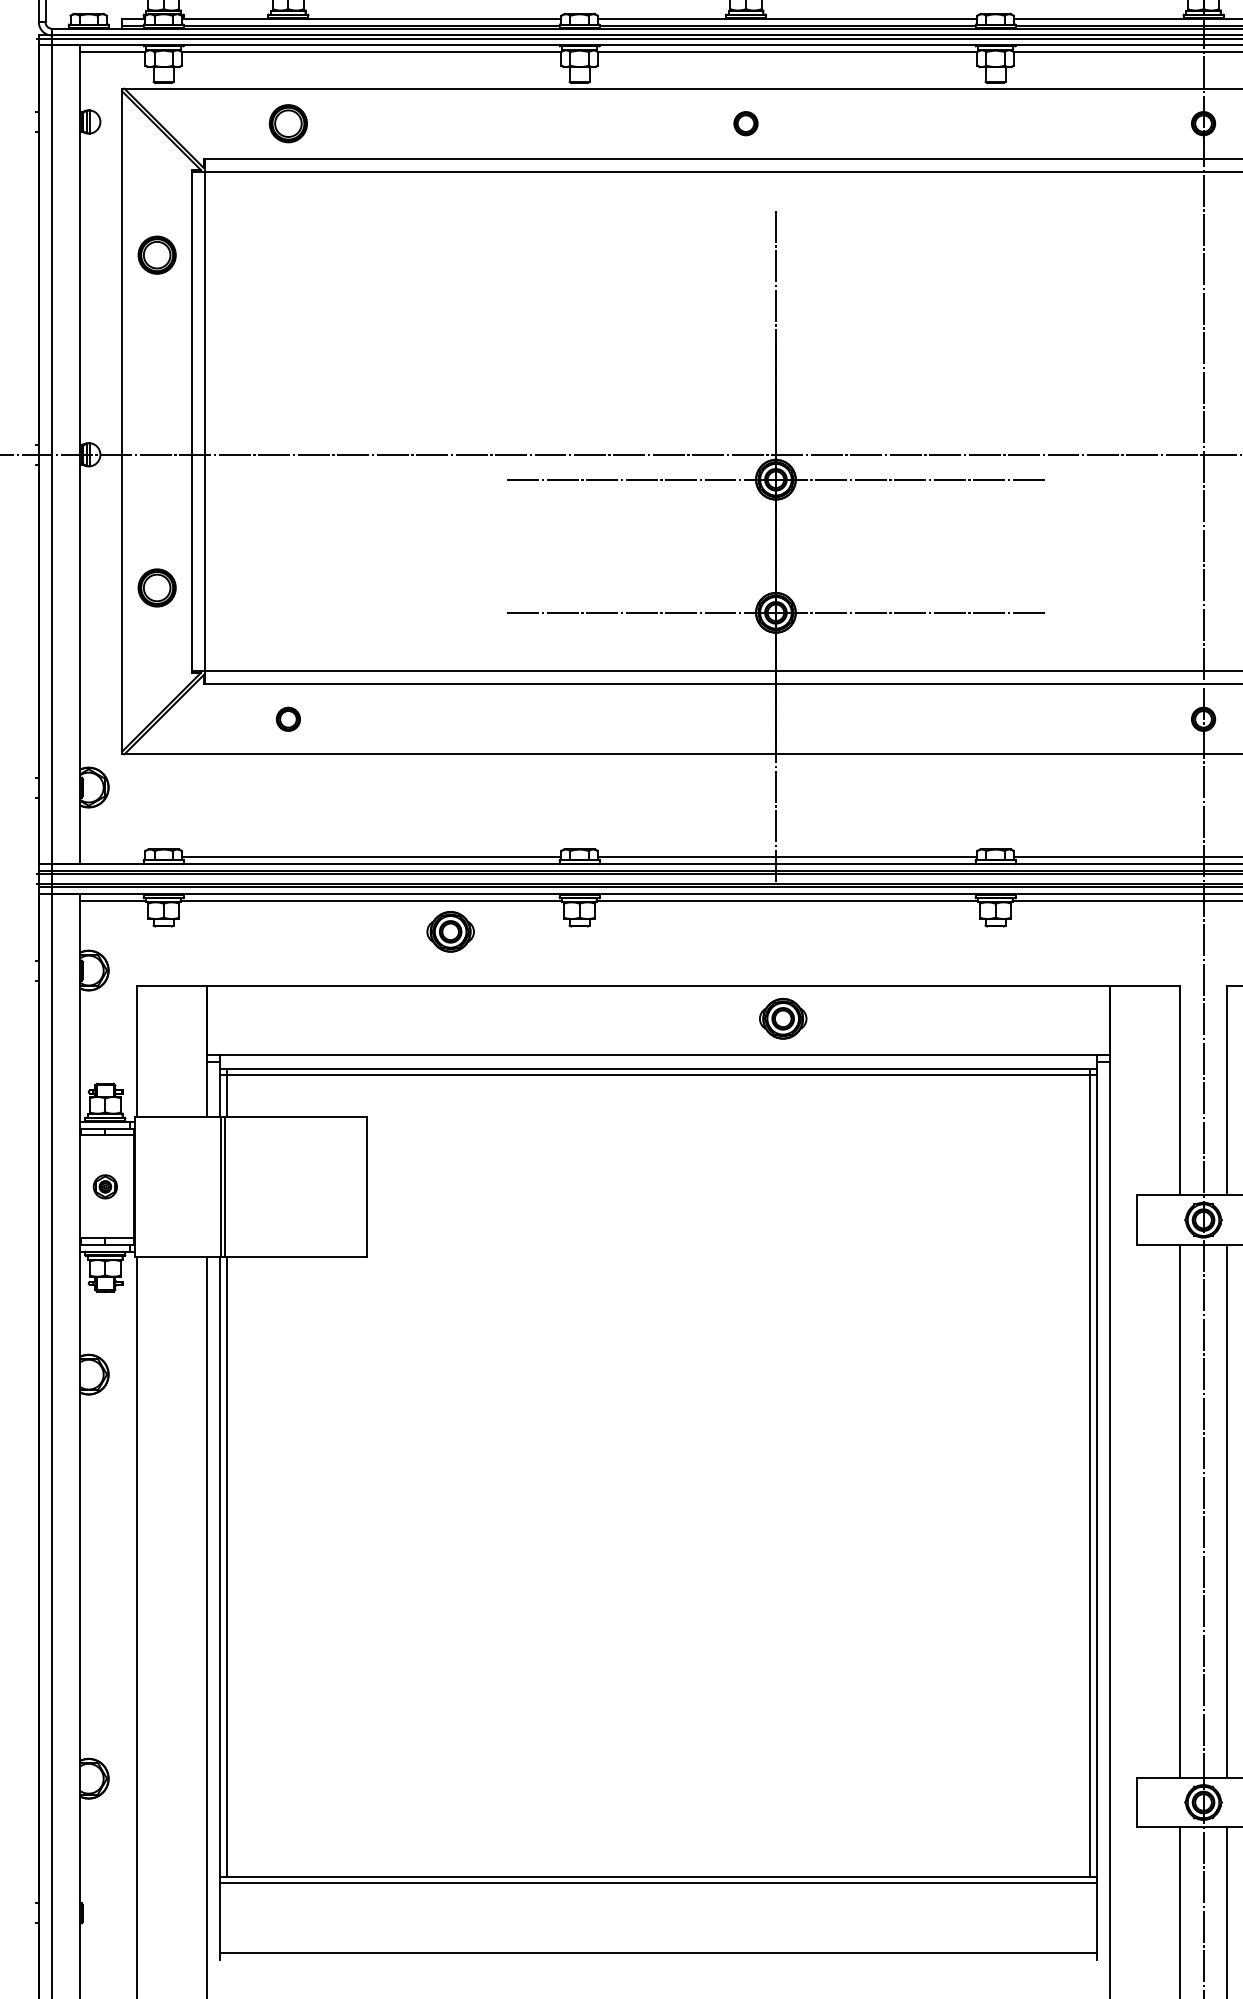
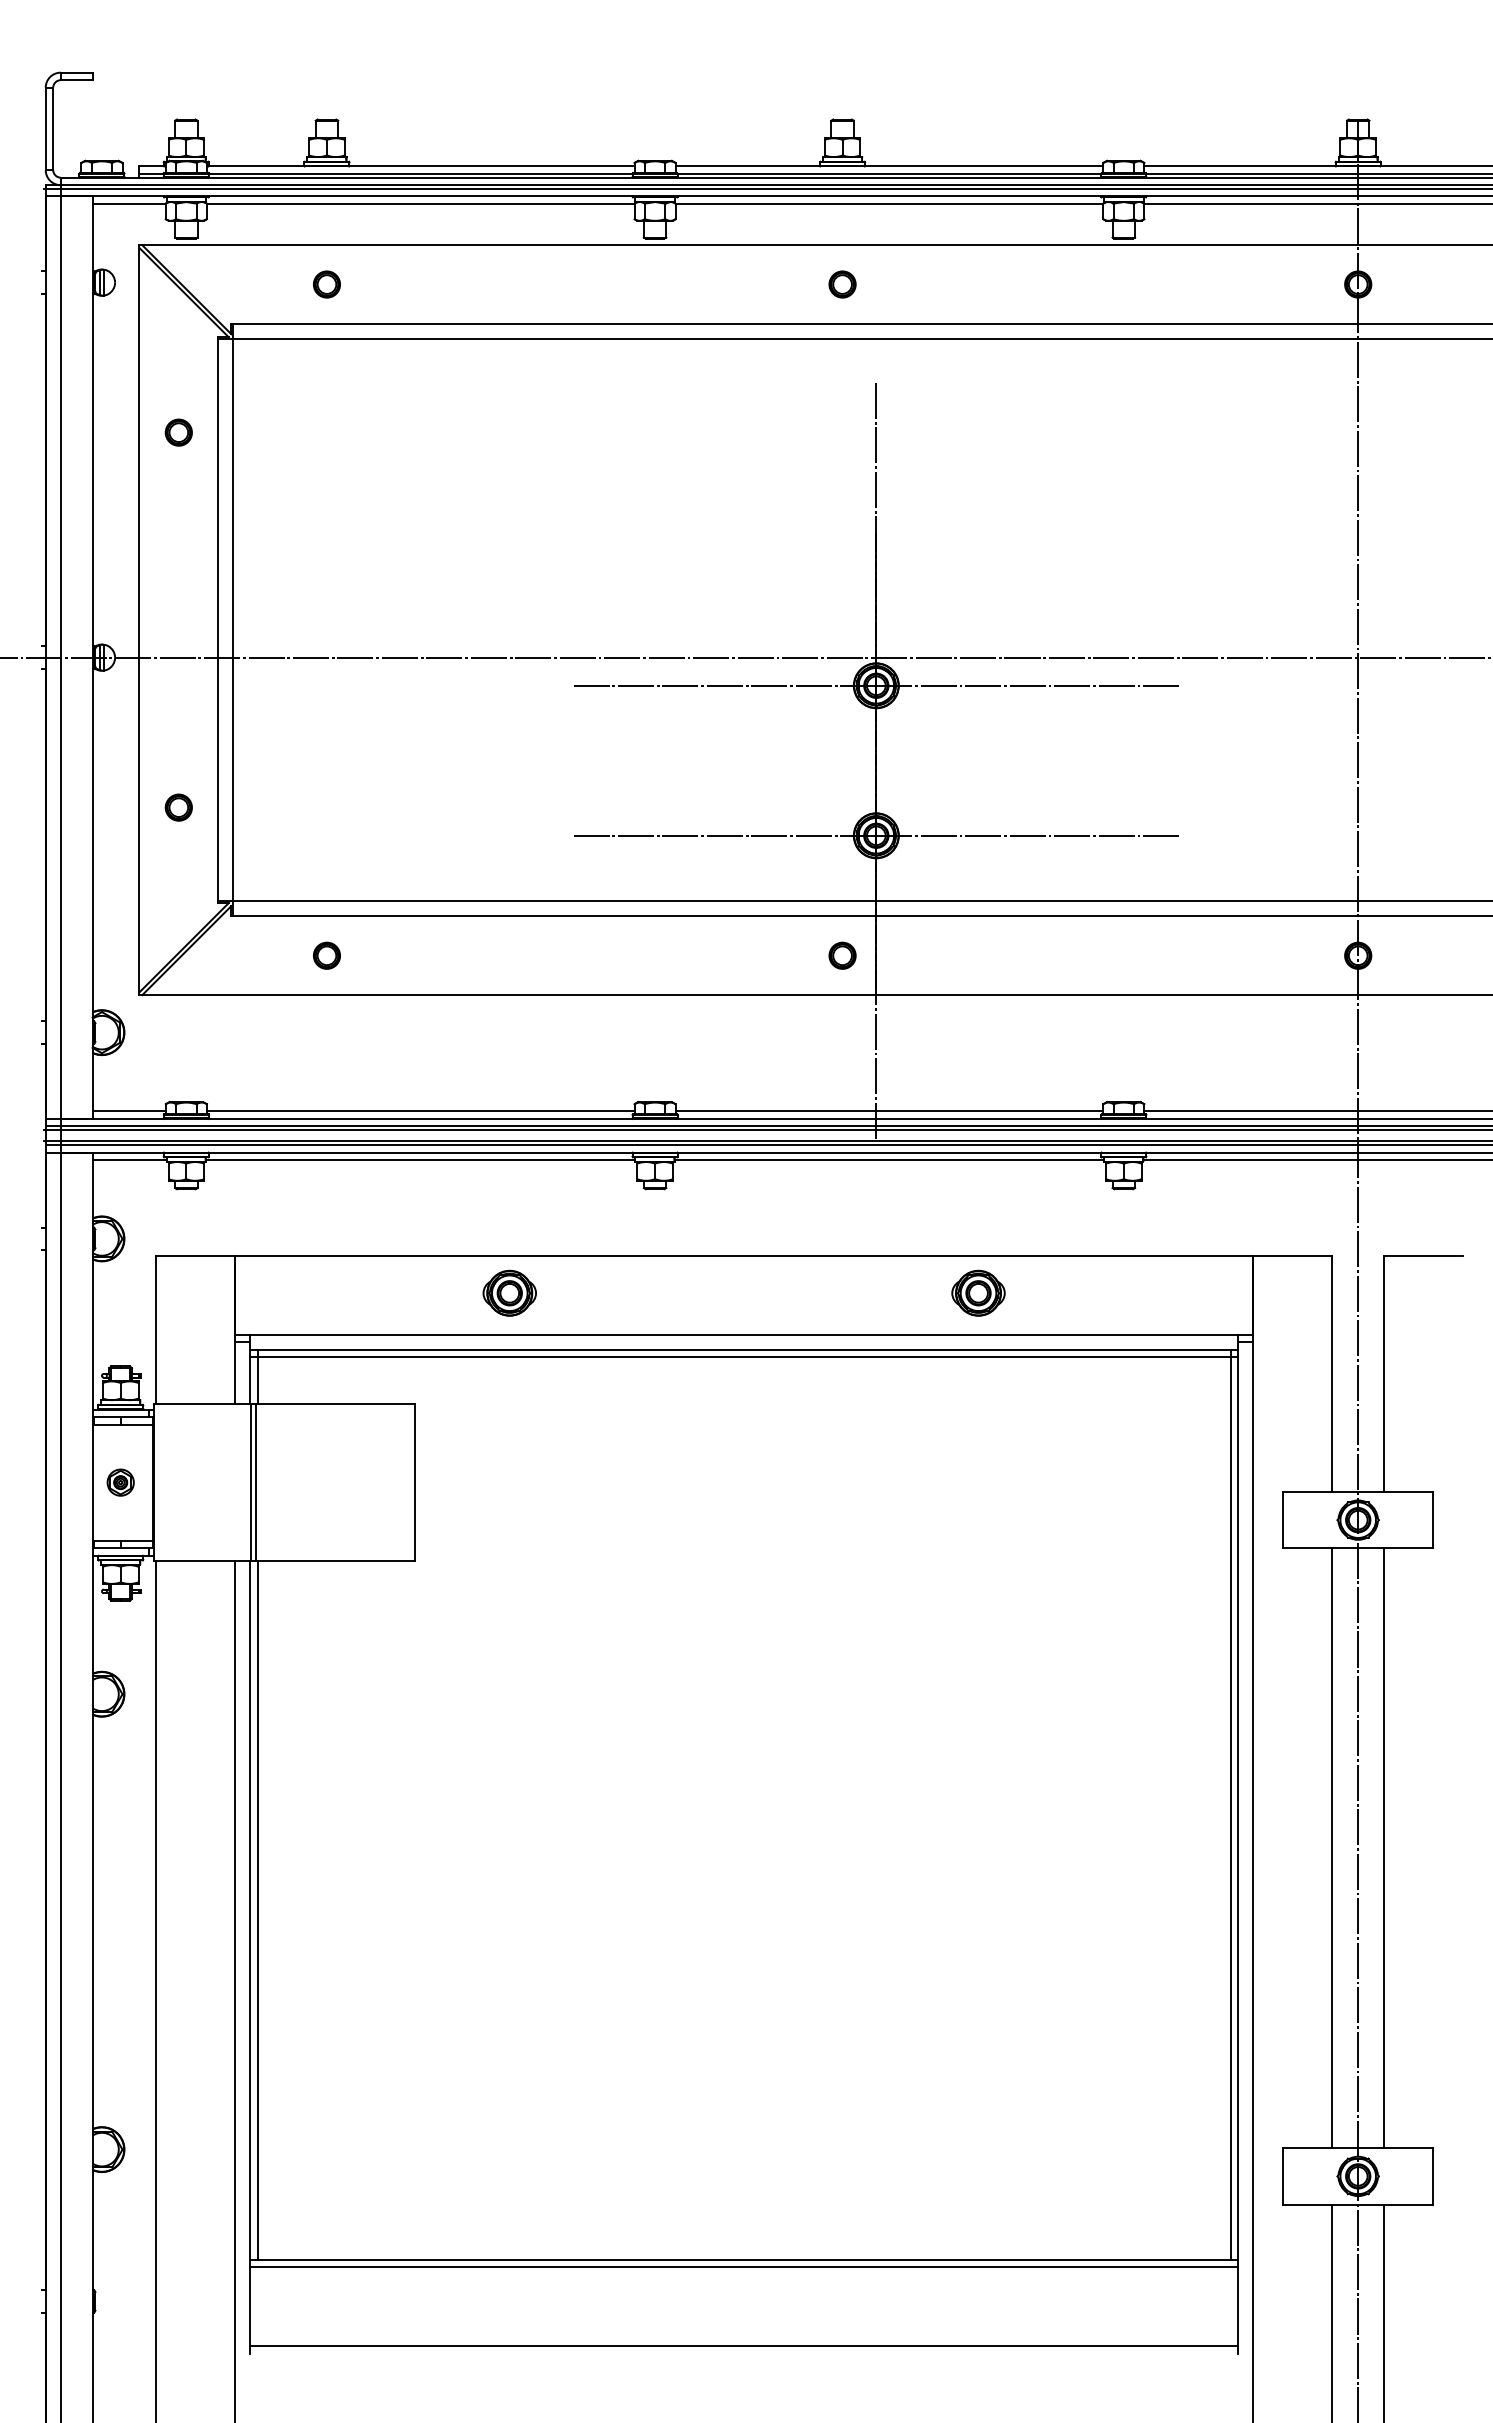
part: (288, 123) -> (326, 284), size x0.62
part: (156, 254) -> (178, 432), size x0.62
part: (156, 587) -> (178, 807), size x0.62
part: (745, 719) -> (842, 955), added
line: (112, 857) -> (128, 1111), added
part: (450, 931) -> (509, 1292), moved
part: (783, 1018) -> (978, 1292), moved

